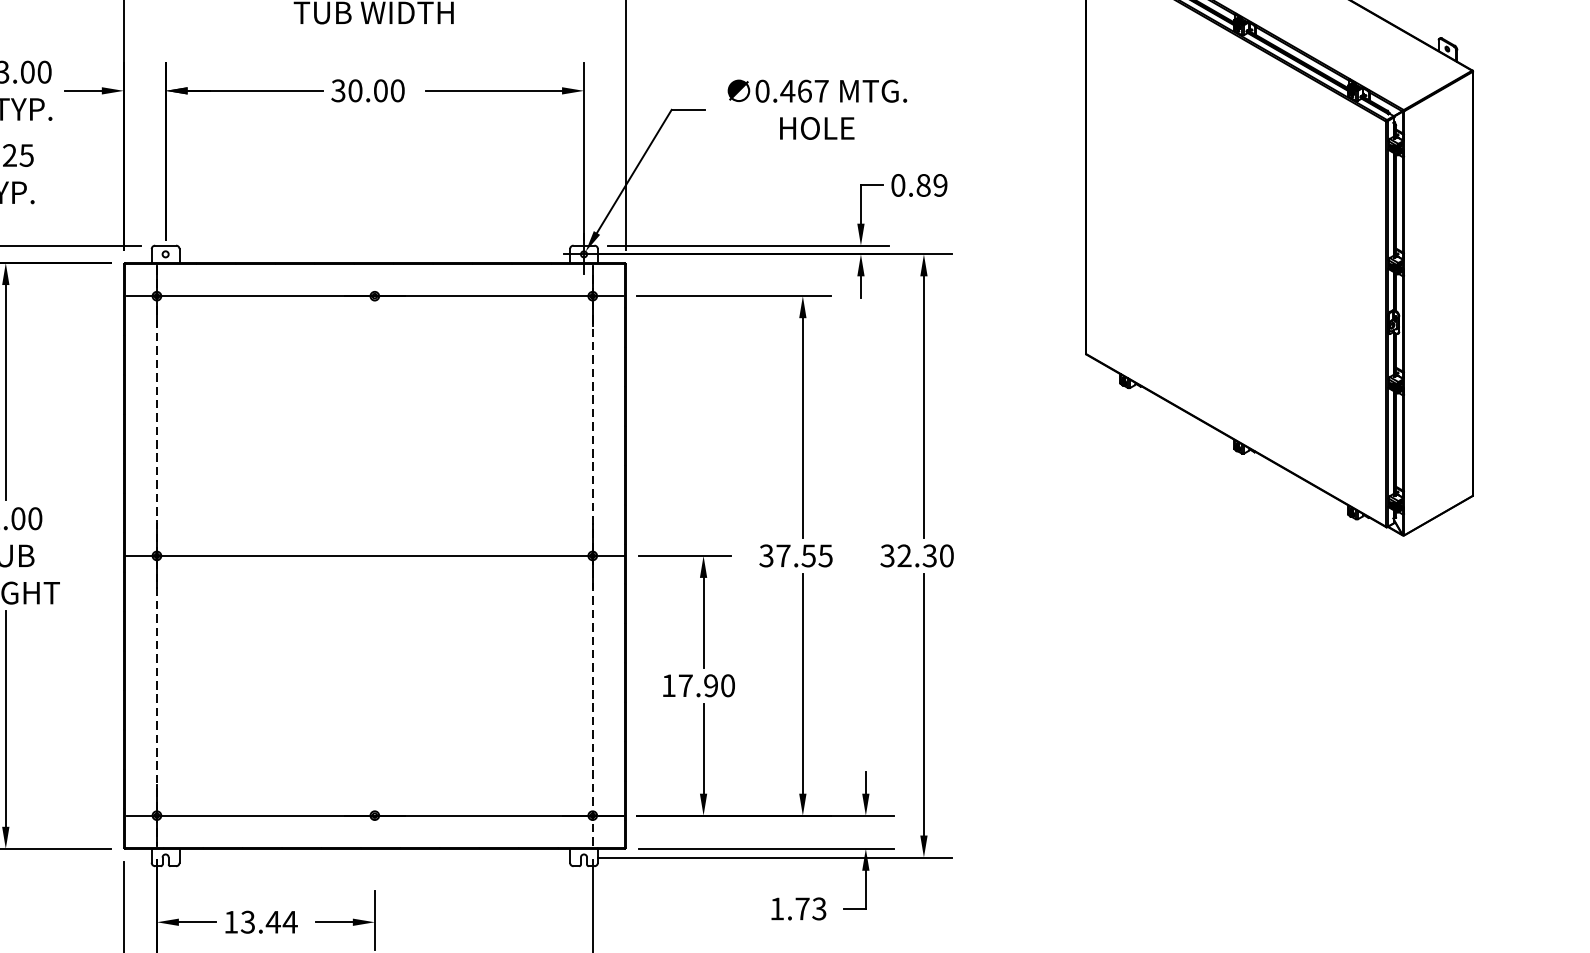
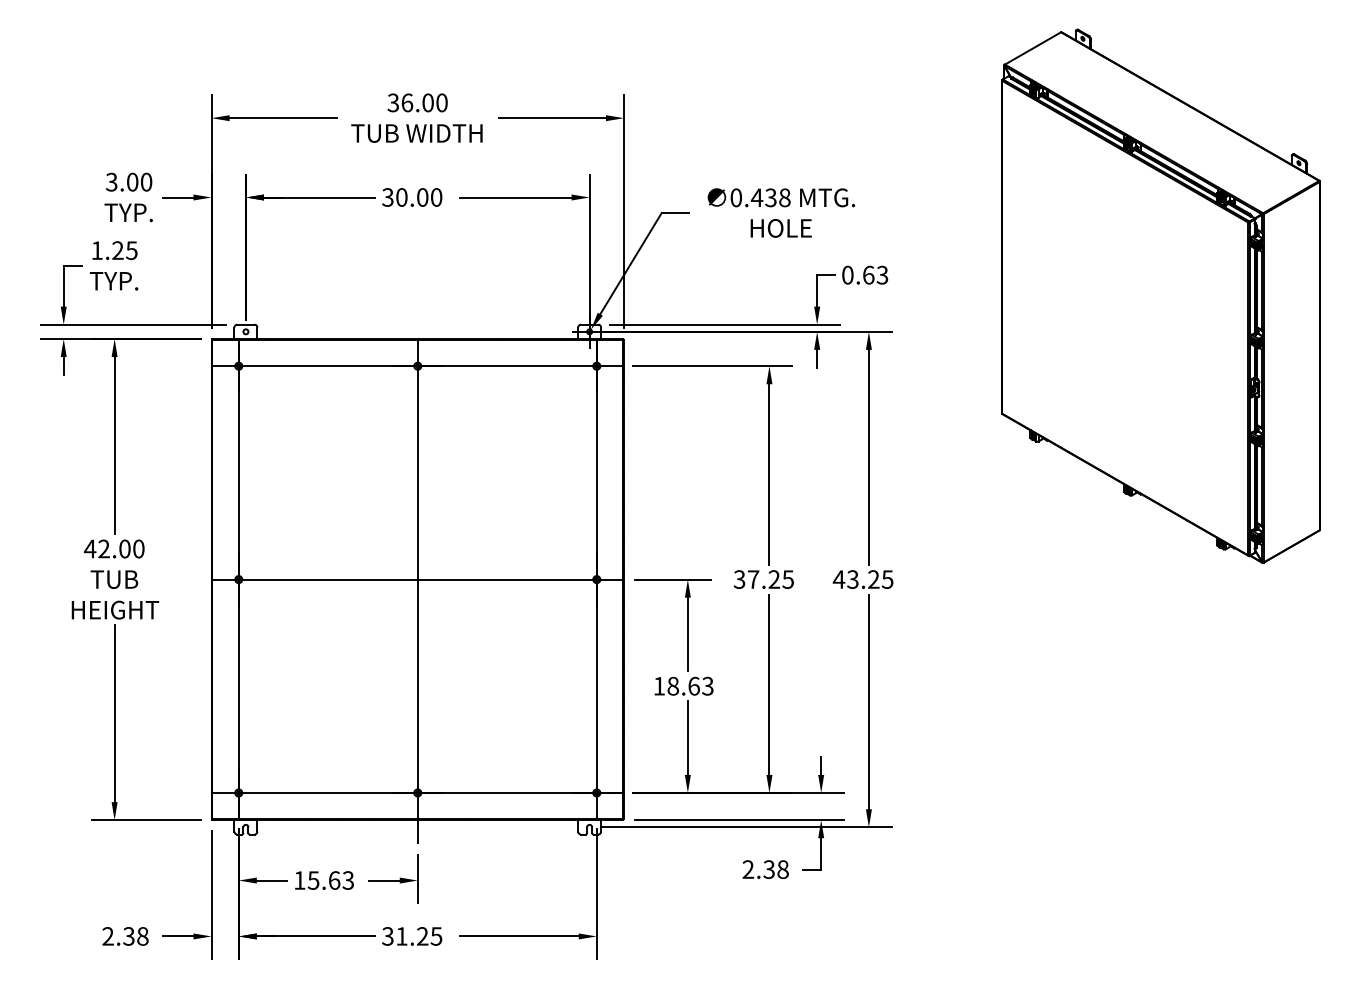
text: (812, 90) -> (777, 197), 0.467 -> 0.438
text: (931, 184) -> (875, 274), 0.89 -> 0.63
line: (592, 555) -> (596, 579), dashed -> solid
text: (809, 555) -> (774, 579), 37.55 -> 37.25
text: (916, 555) -> (862, 579), 32.30 -> 43.25
line: (156, 557) -> (238, 580), dashed -> solid
line: (374, 571) -> (417, 592), added
text: (706, 684) -> (690, 685), 17.90 -> 18.63
text: (798, 908) -> (765, 869), 1.73 -> 2.38
text: (269, 922) -> (331, 880), 13.44 -> 15.63

